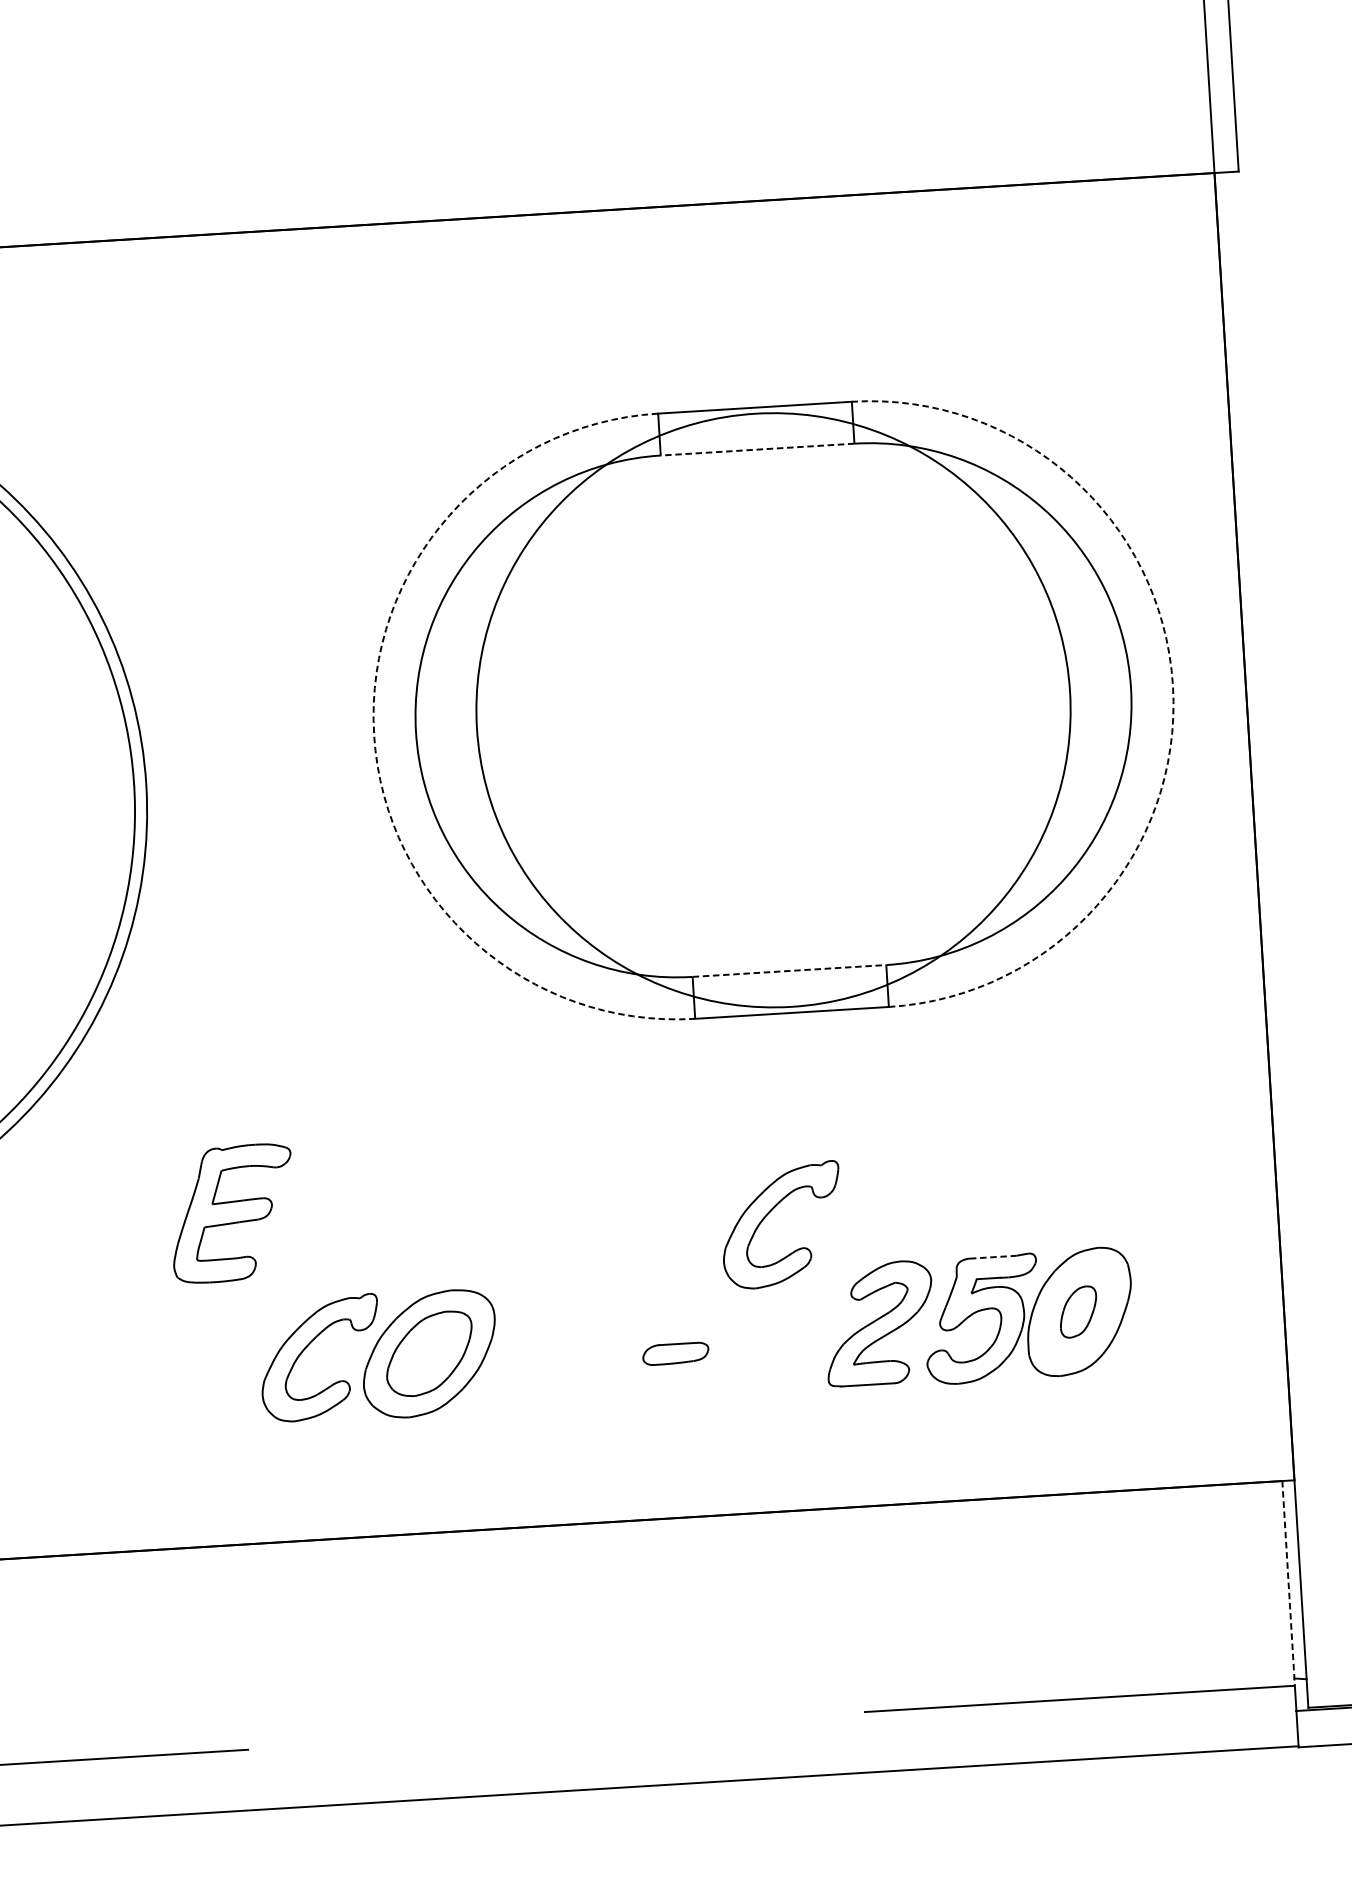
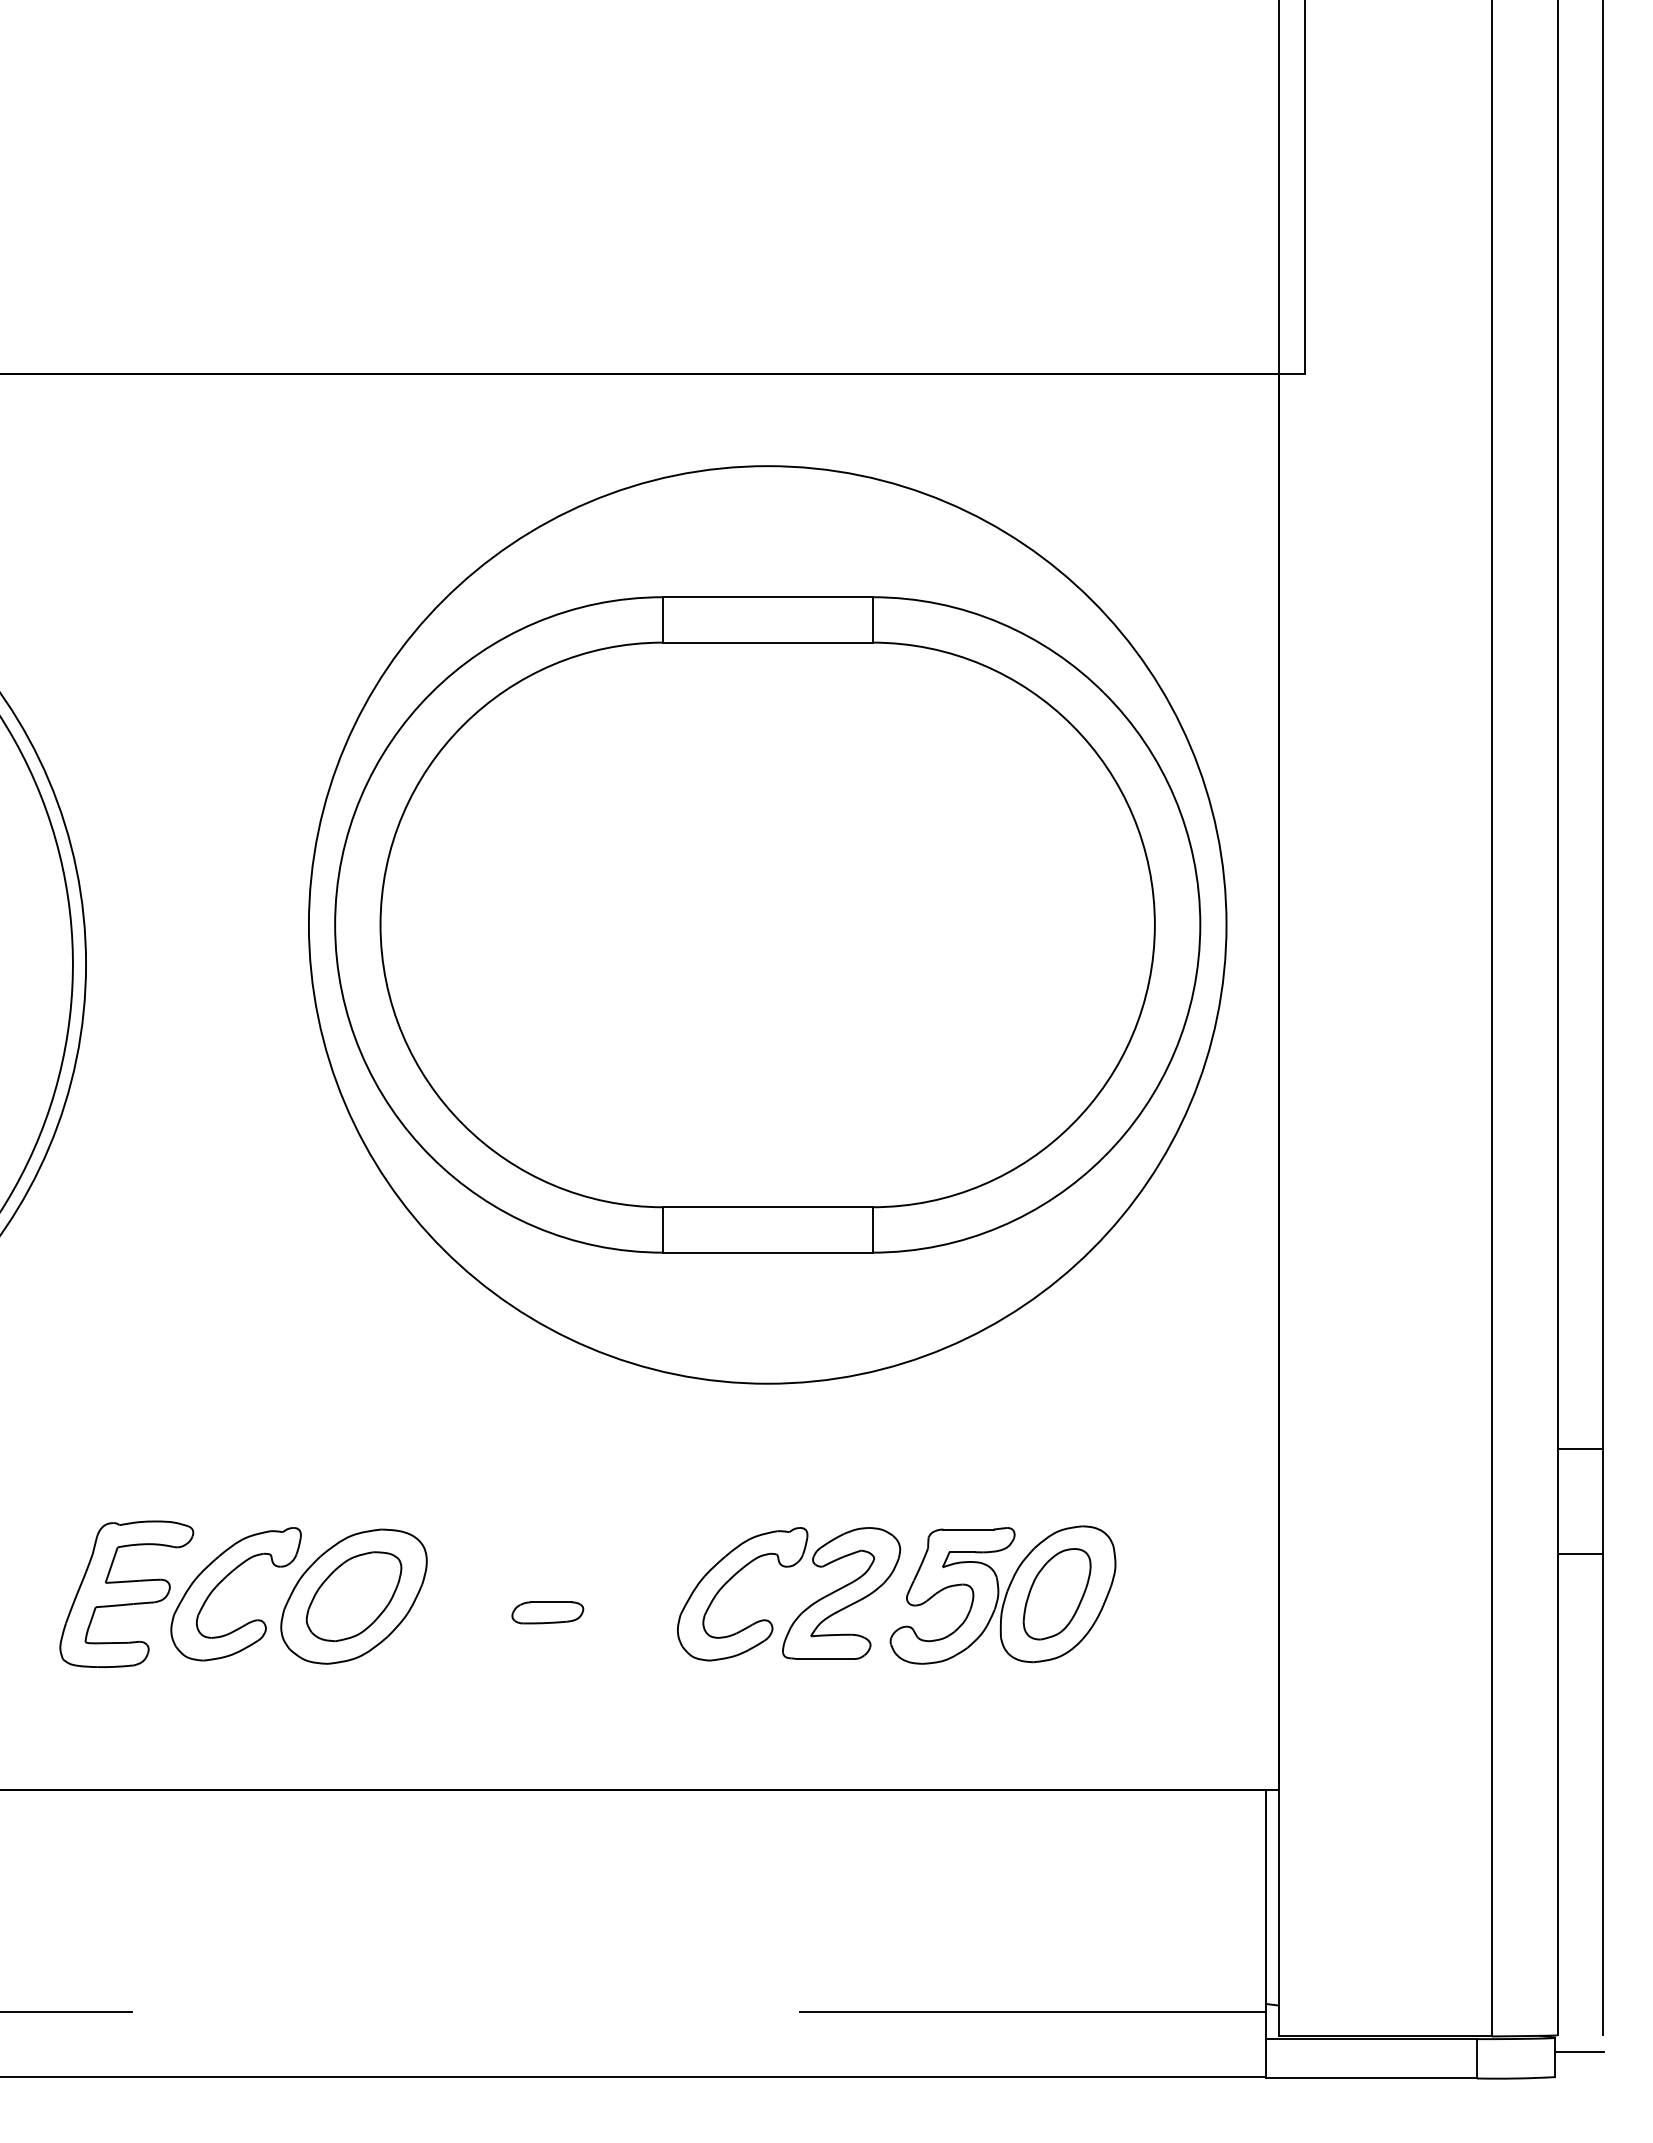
line: (757, 449) -> (767, 642), dashed -> solid
arc: (1173, 685) -> (1200, 924), dashed -> solid
circle: (773, 709) -> (767, 924), size x1.43
arc: (374, 734) -> (335, 924), dashed -> solid
line: (789, 971) -> (767, 1207), dashed -> solid
part: (232, 1212) -> (126, 1593), moved
part: (768, 1214) -> (729, 1581), moved
line: (993, 1257) -> (969, 1529), dashed -> solid
part: (1077, 1312) -> (1056, 1594), size x1.67
part: (675, 1353) -> (547, 1612), moved
line: (1288, 1582) -> (1265, 1900), dashed -> solid

